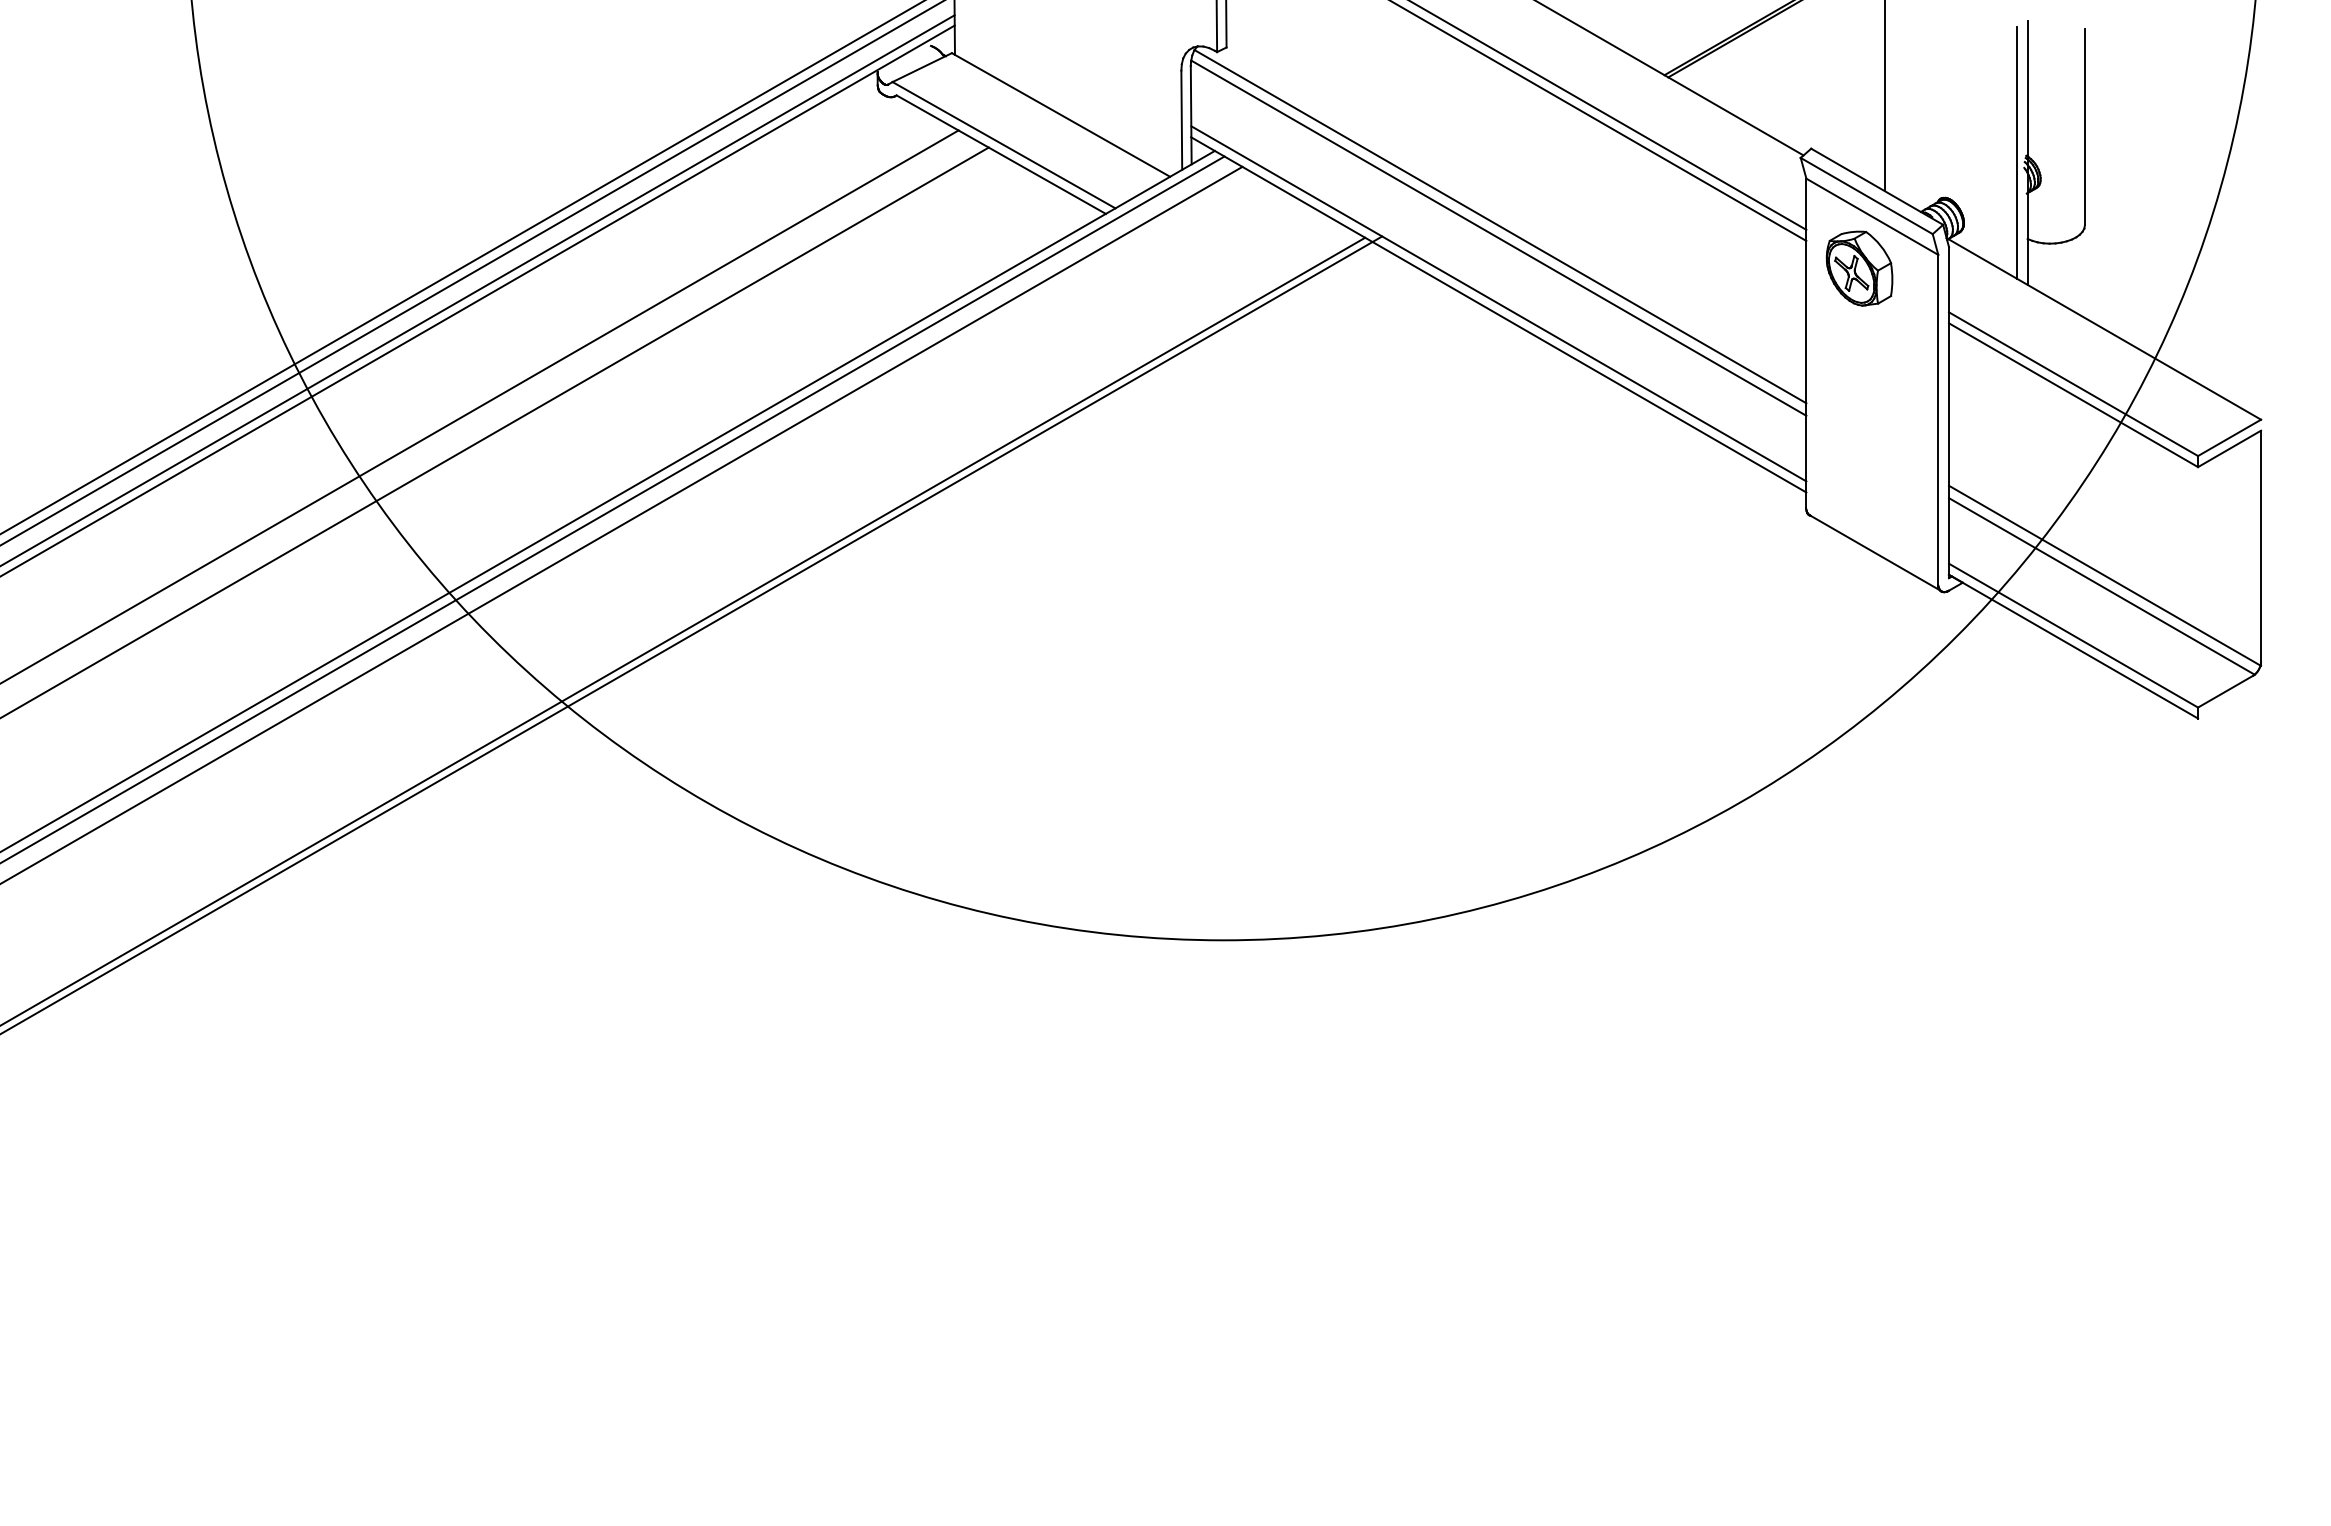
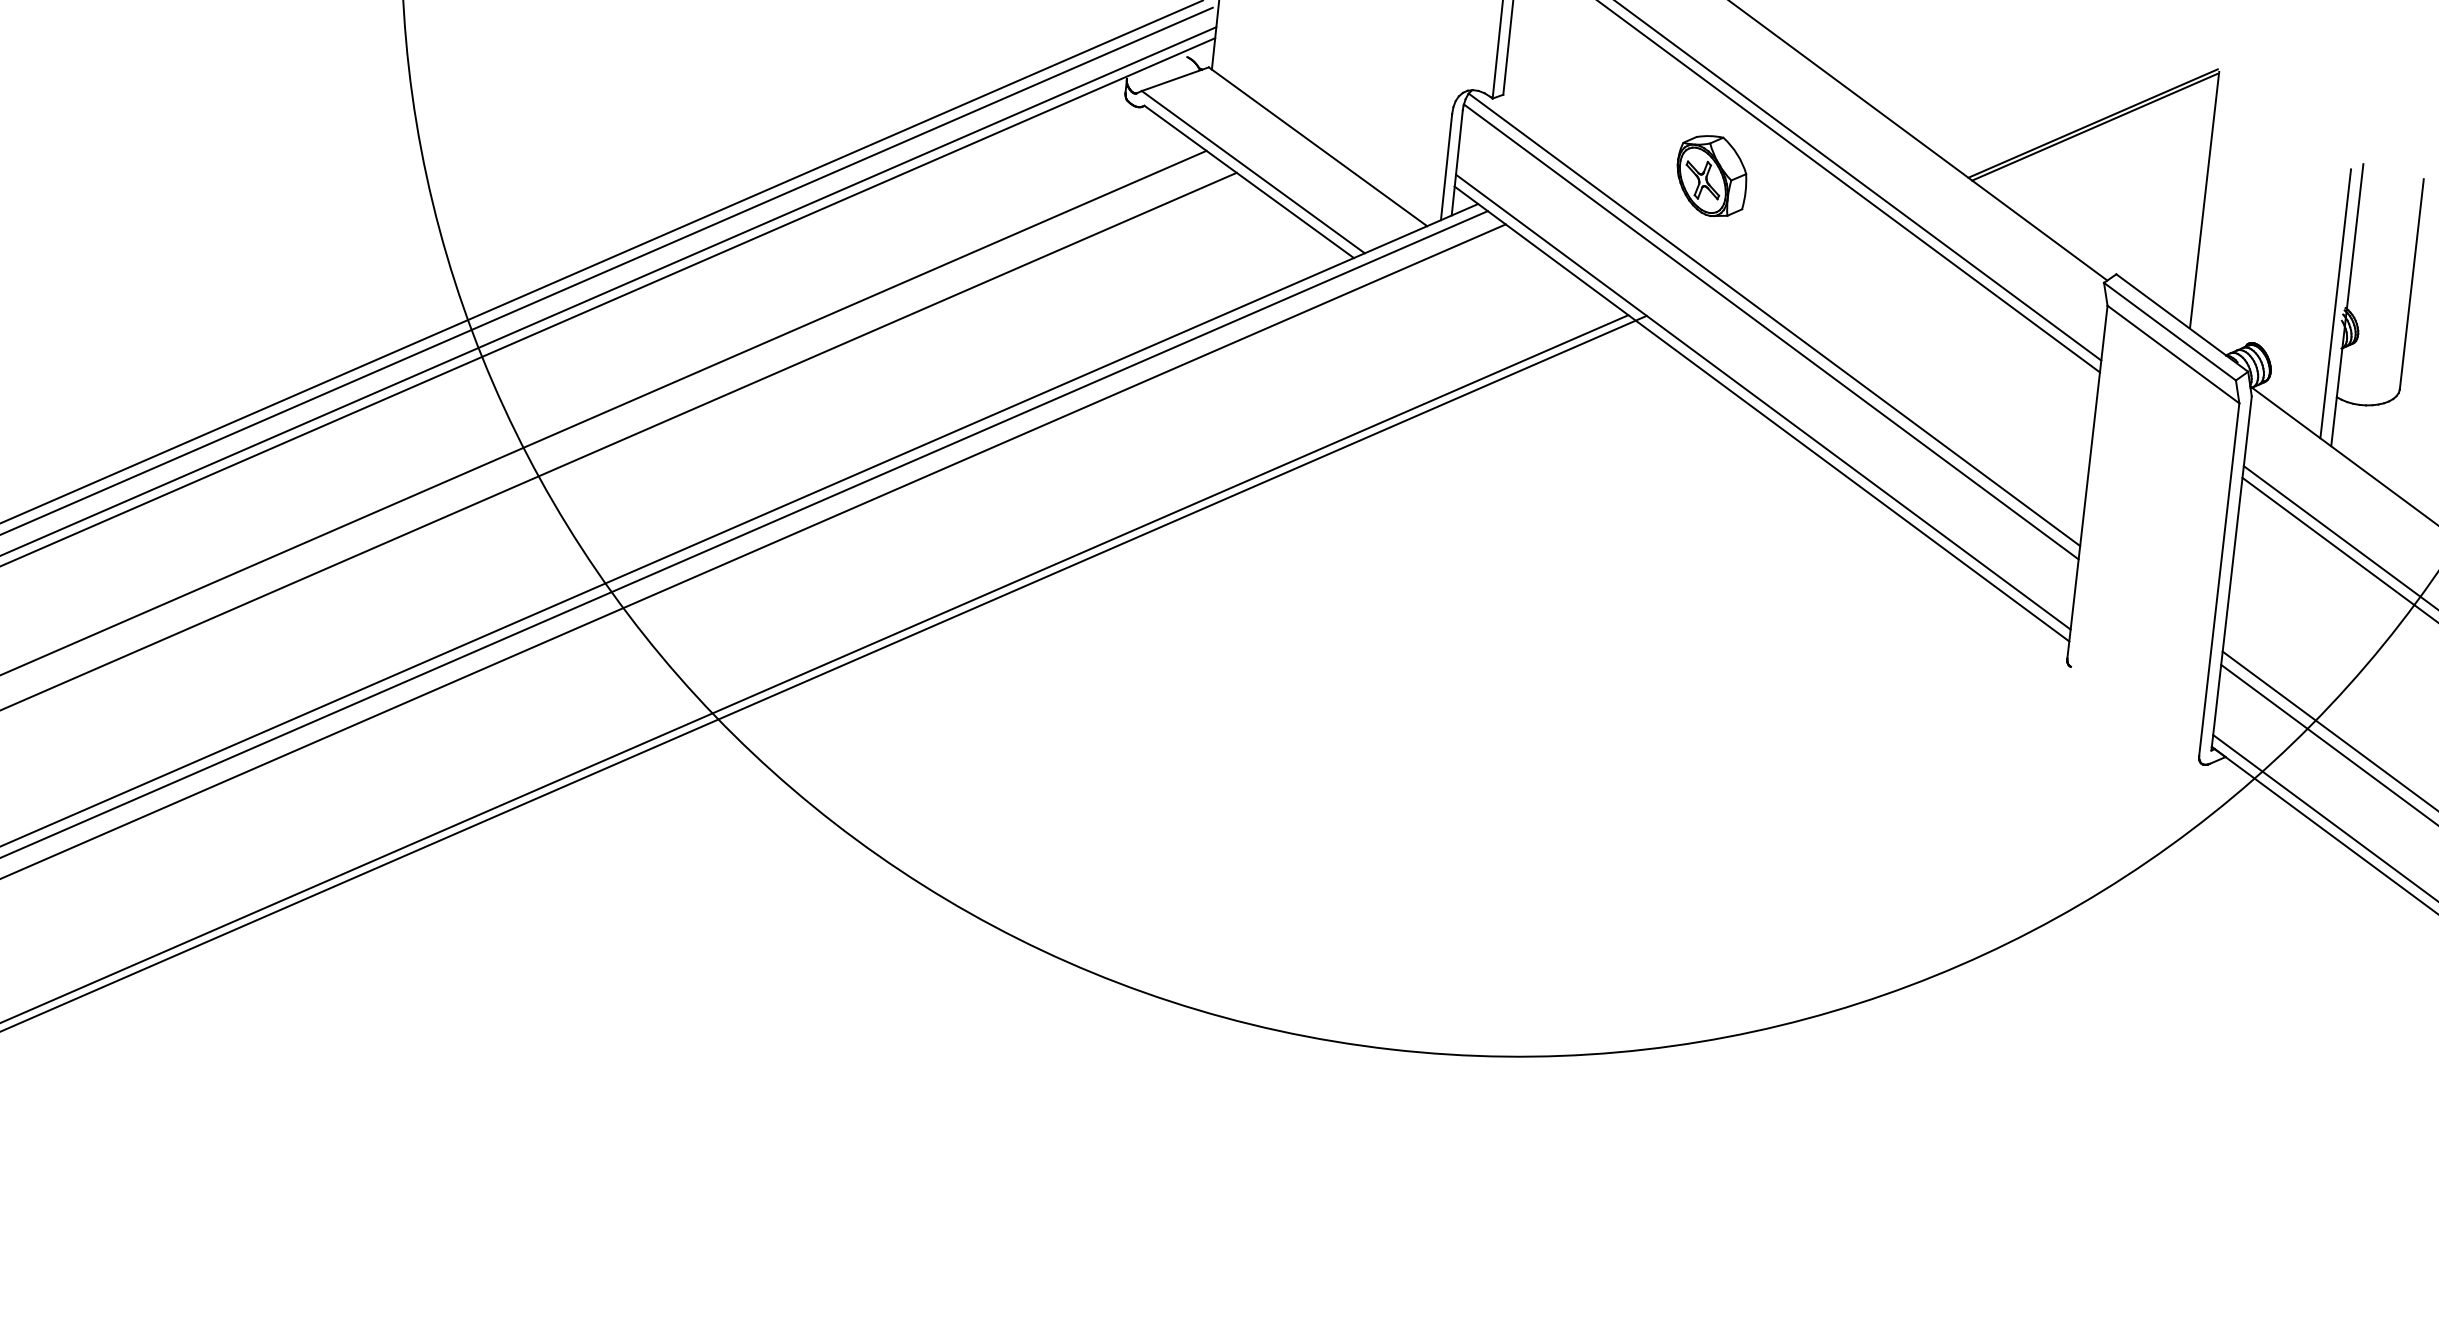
part: (1859, 268) -> (1711, 175), moved
line: (1874, 552) -> (2134, 713), removed

